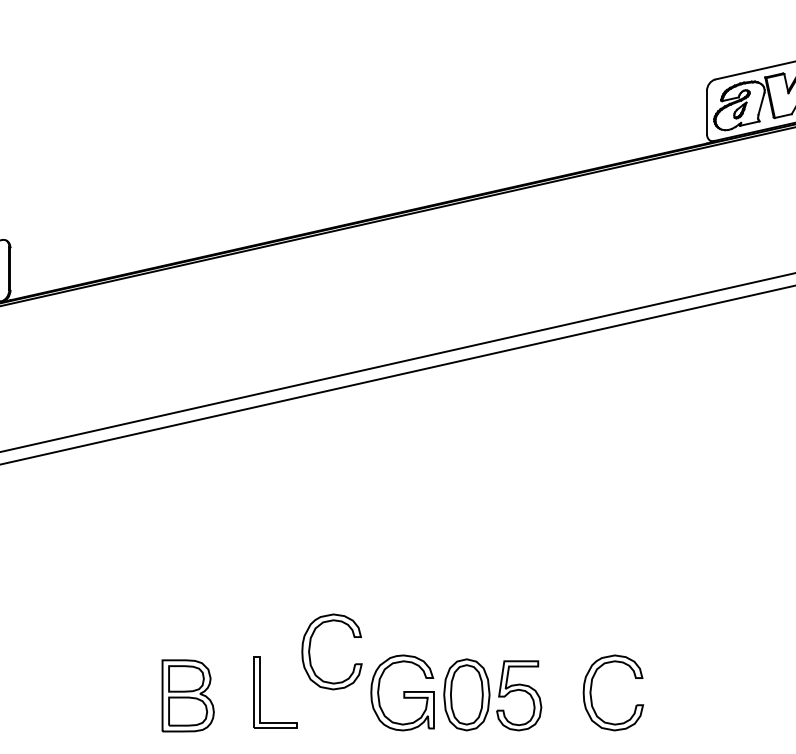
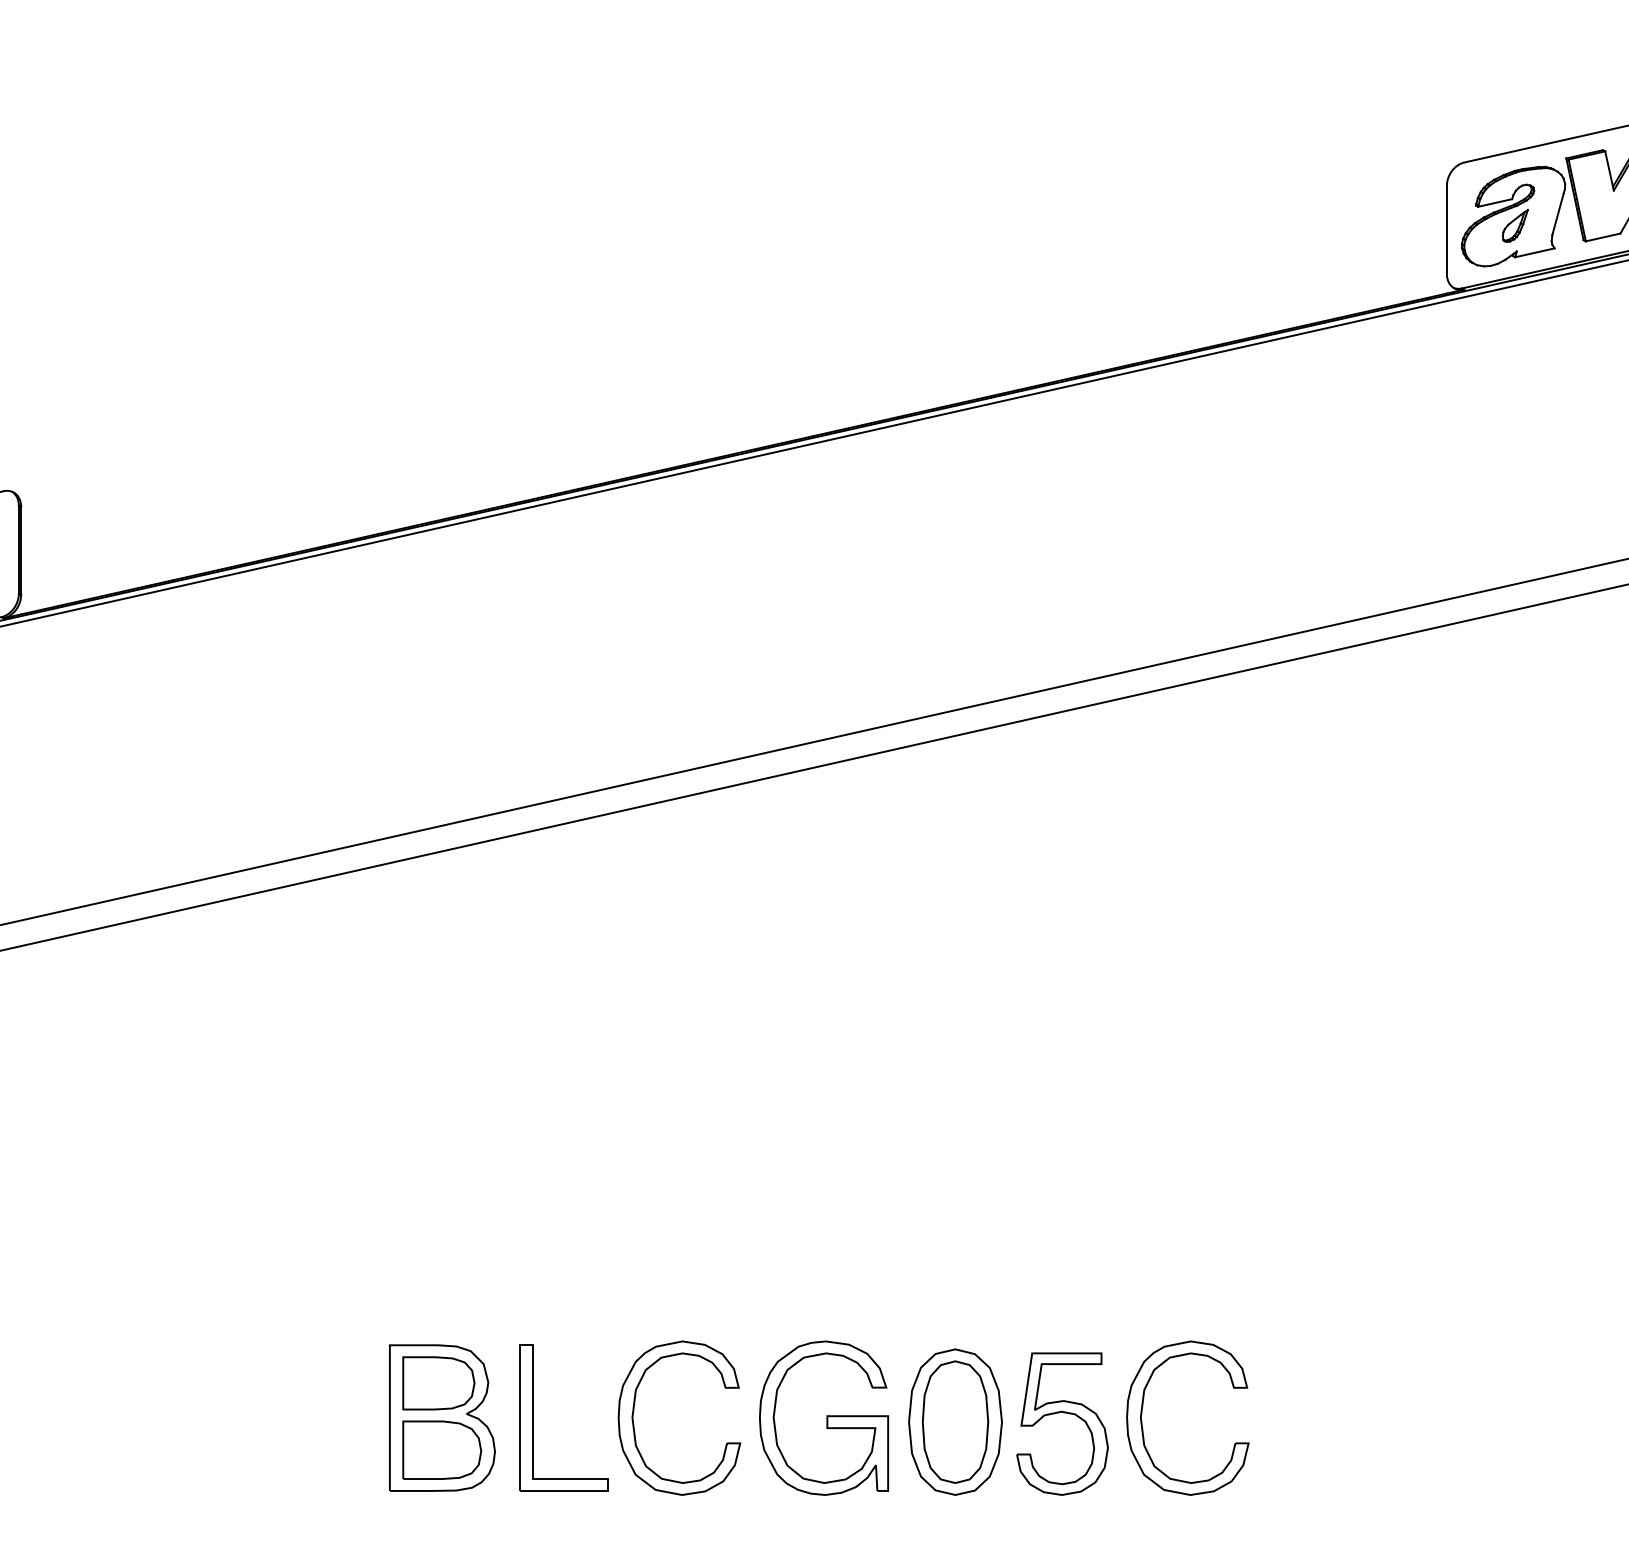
part: (310, 650) -> (635, 1415), moved
part: (592, 686) -> (1145, 1405), moved
part: (187, 695) -> (440, 1417), moved

